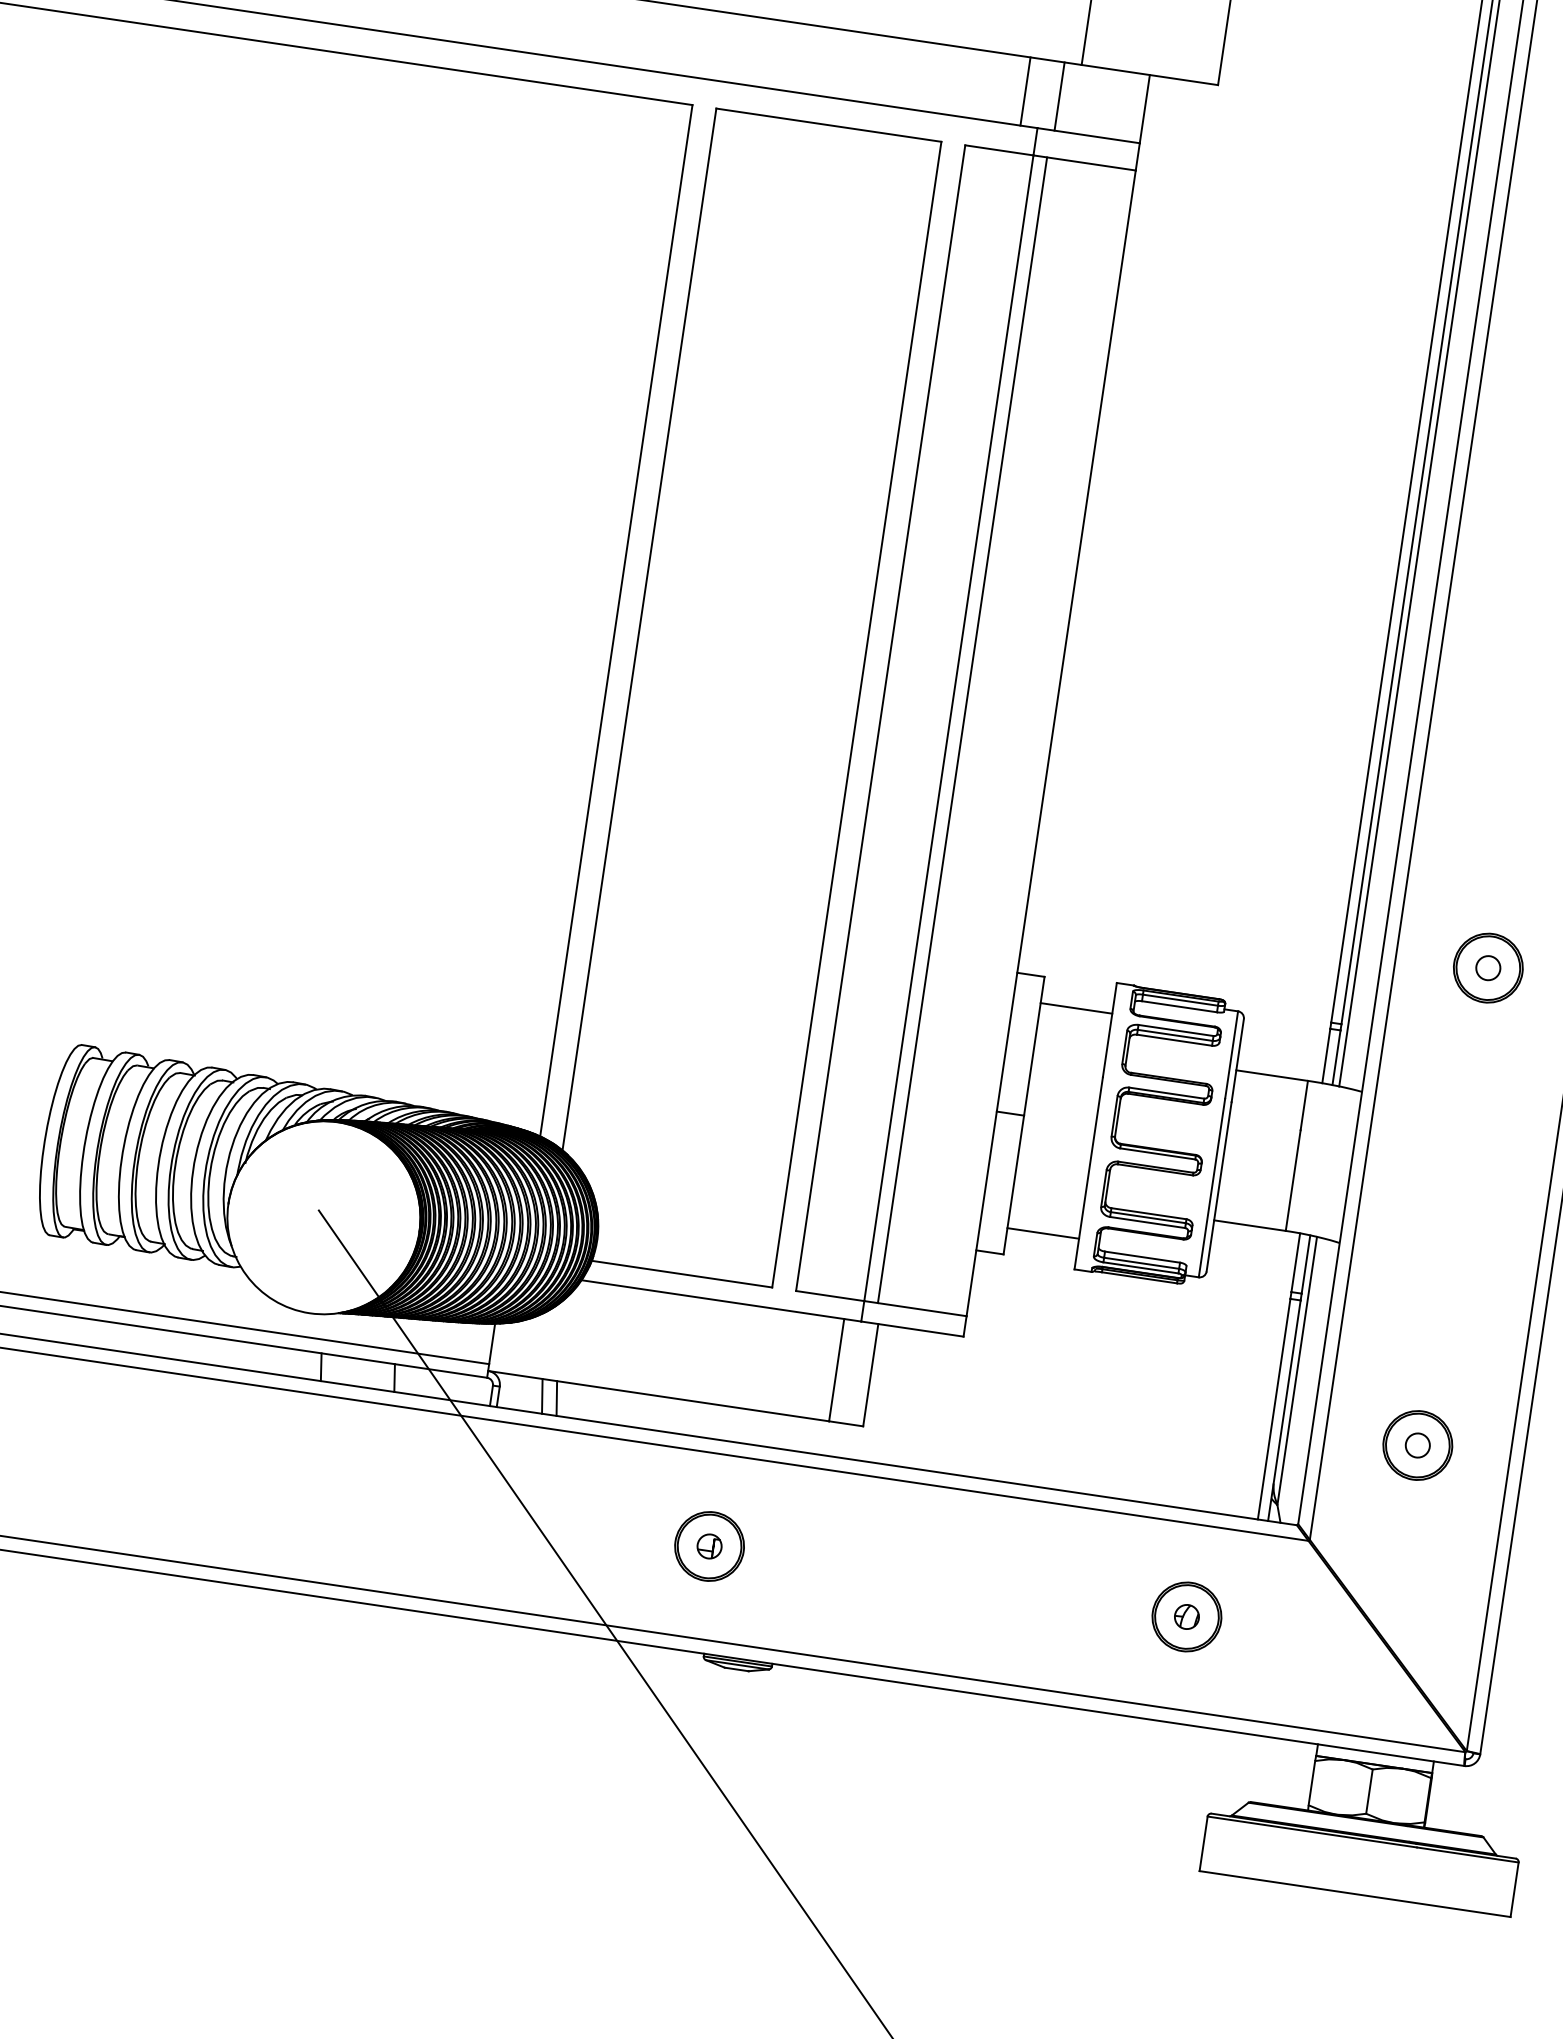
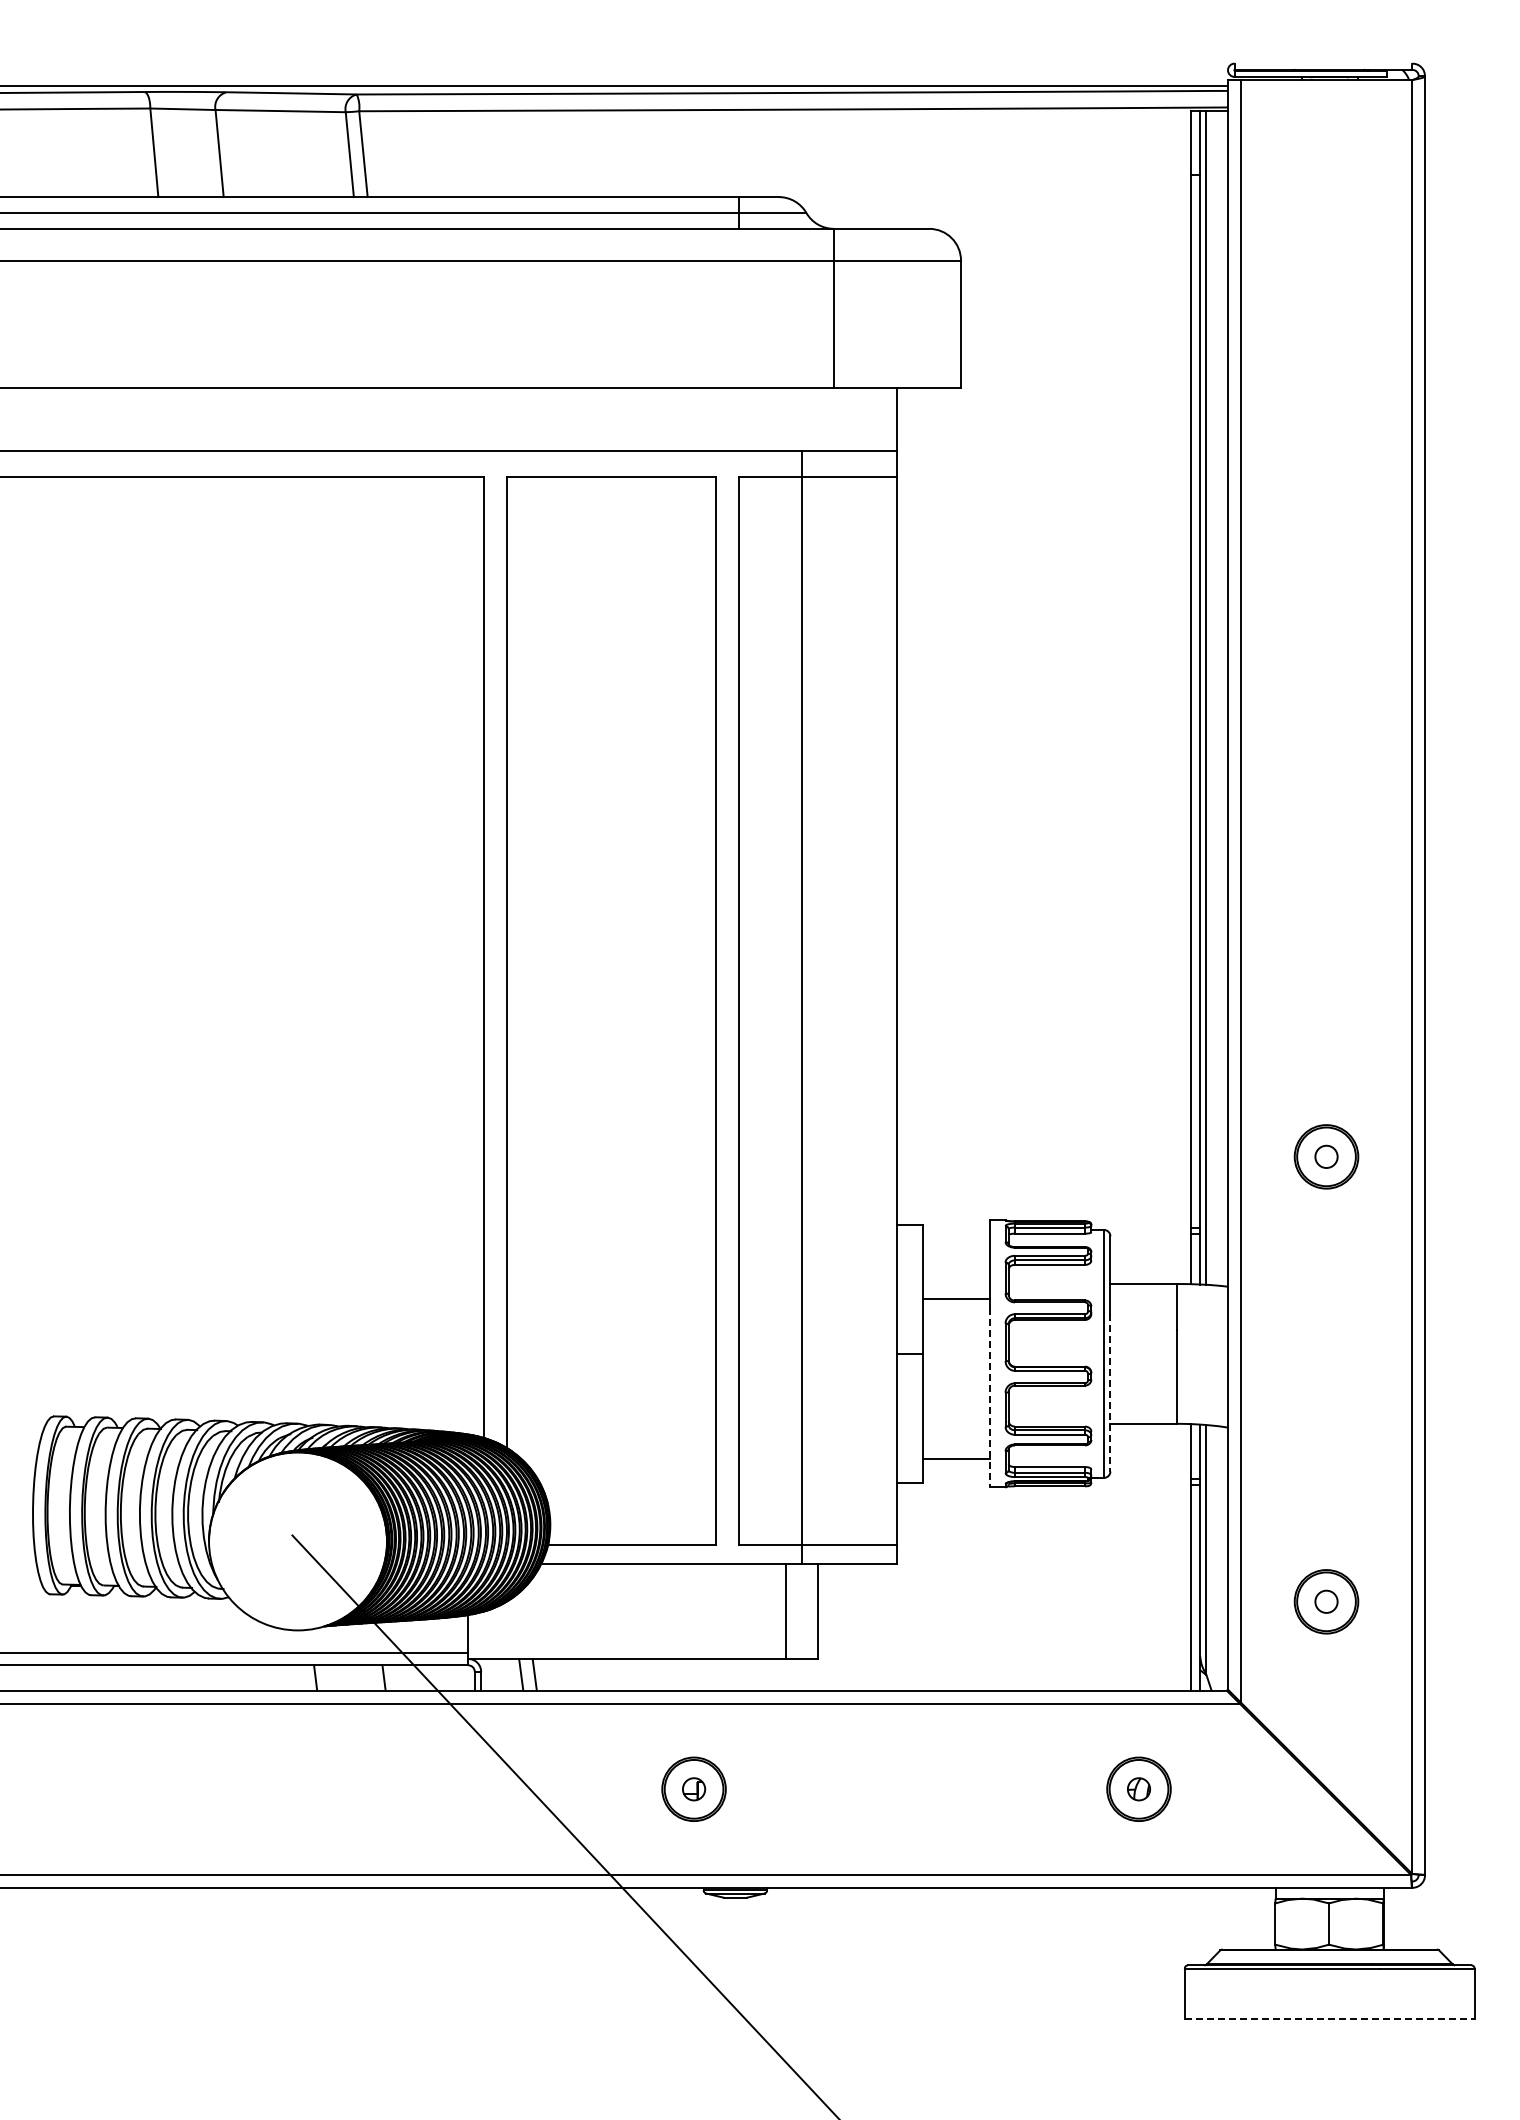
line: (1025, 91) -> (786, 419), removed
line: (1060, 96) -> (818, 419), removed
line: (962, 730) -> (814, 1010), removed
line: (1075, 1008) -> (955, 1299), moved
line: (1088, 1172) -> (989, 1397), solid -> dashed
line: (1219, 1186) -> (1110, 1392), solid -> dashed
line: (1354, 1894) -> (1329, 2019), solid -> dashed

